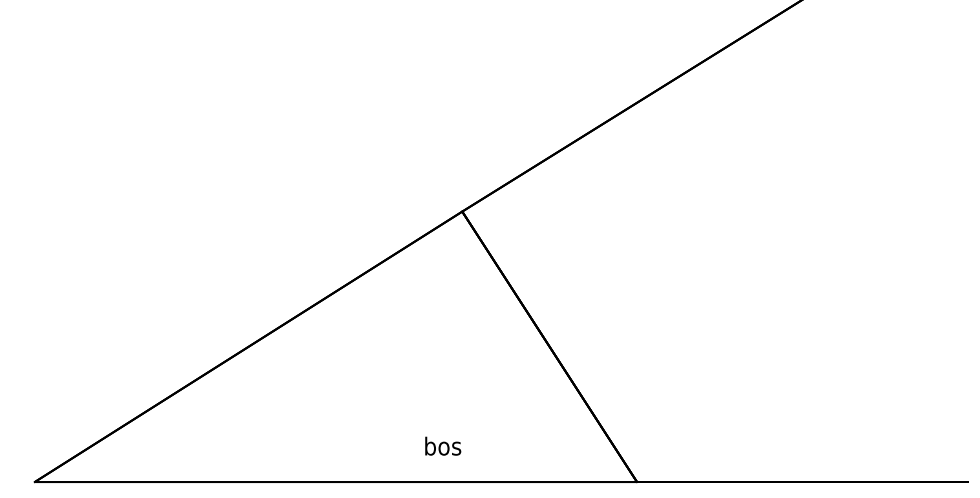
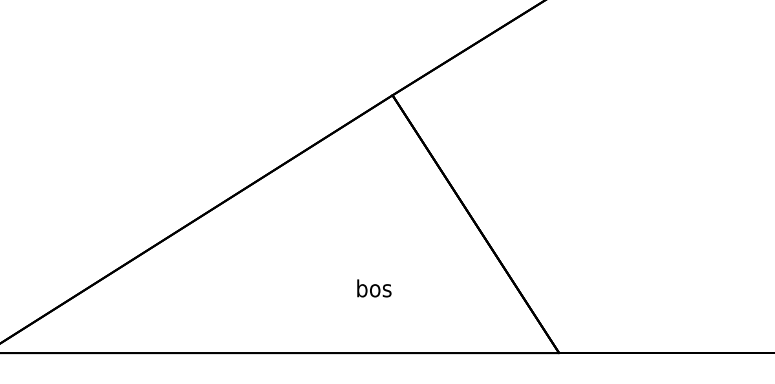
text: (443, 445) -> (374, 287), moved

